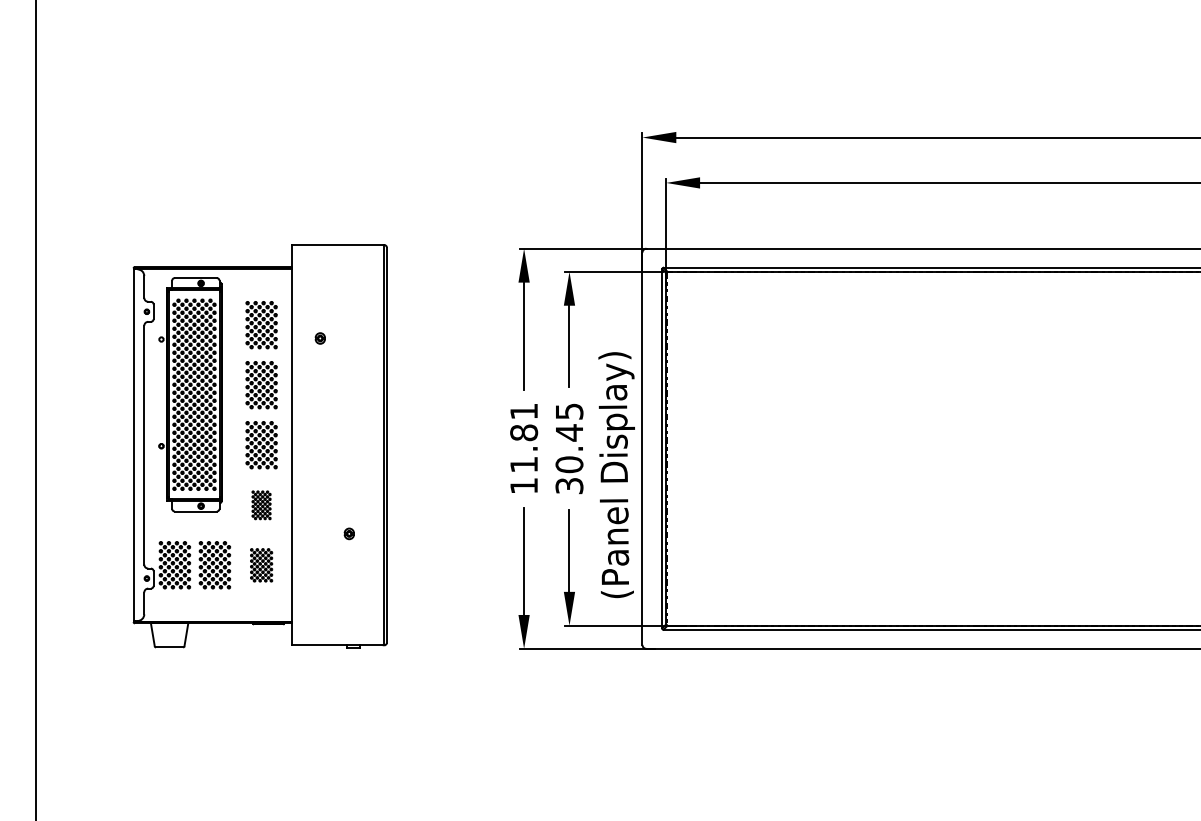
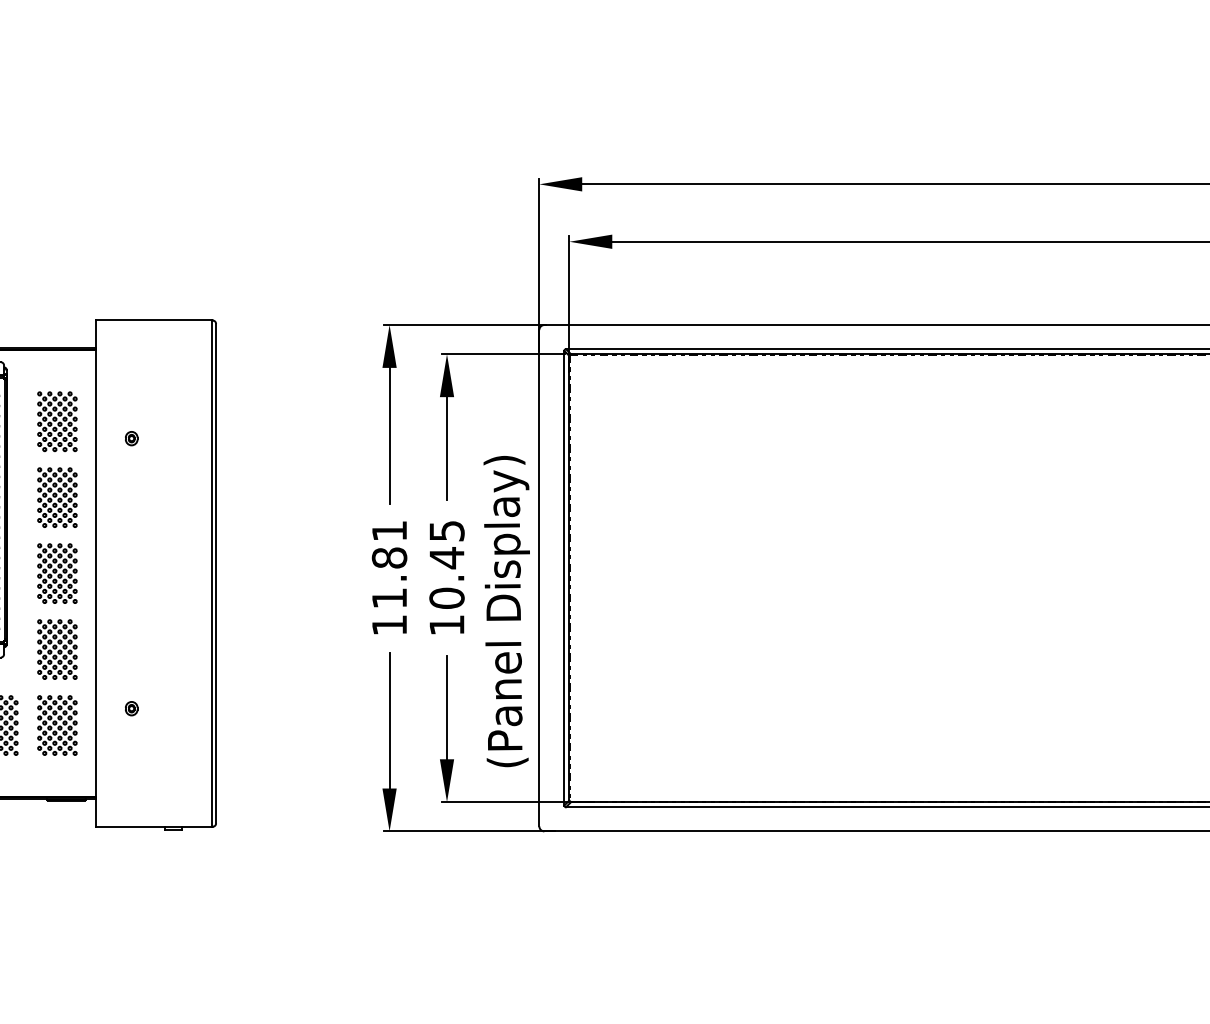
text: (569, 486) -> (447, 625), 30.45 -> 10.45
part: (261, 505) -> (57, 649), size x1.67
part: (348, 533) -> (130, 708), moved
part: (261, 565) -> (57, 725), size x1.43

